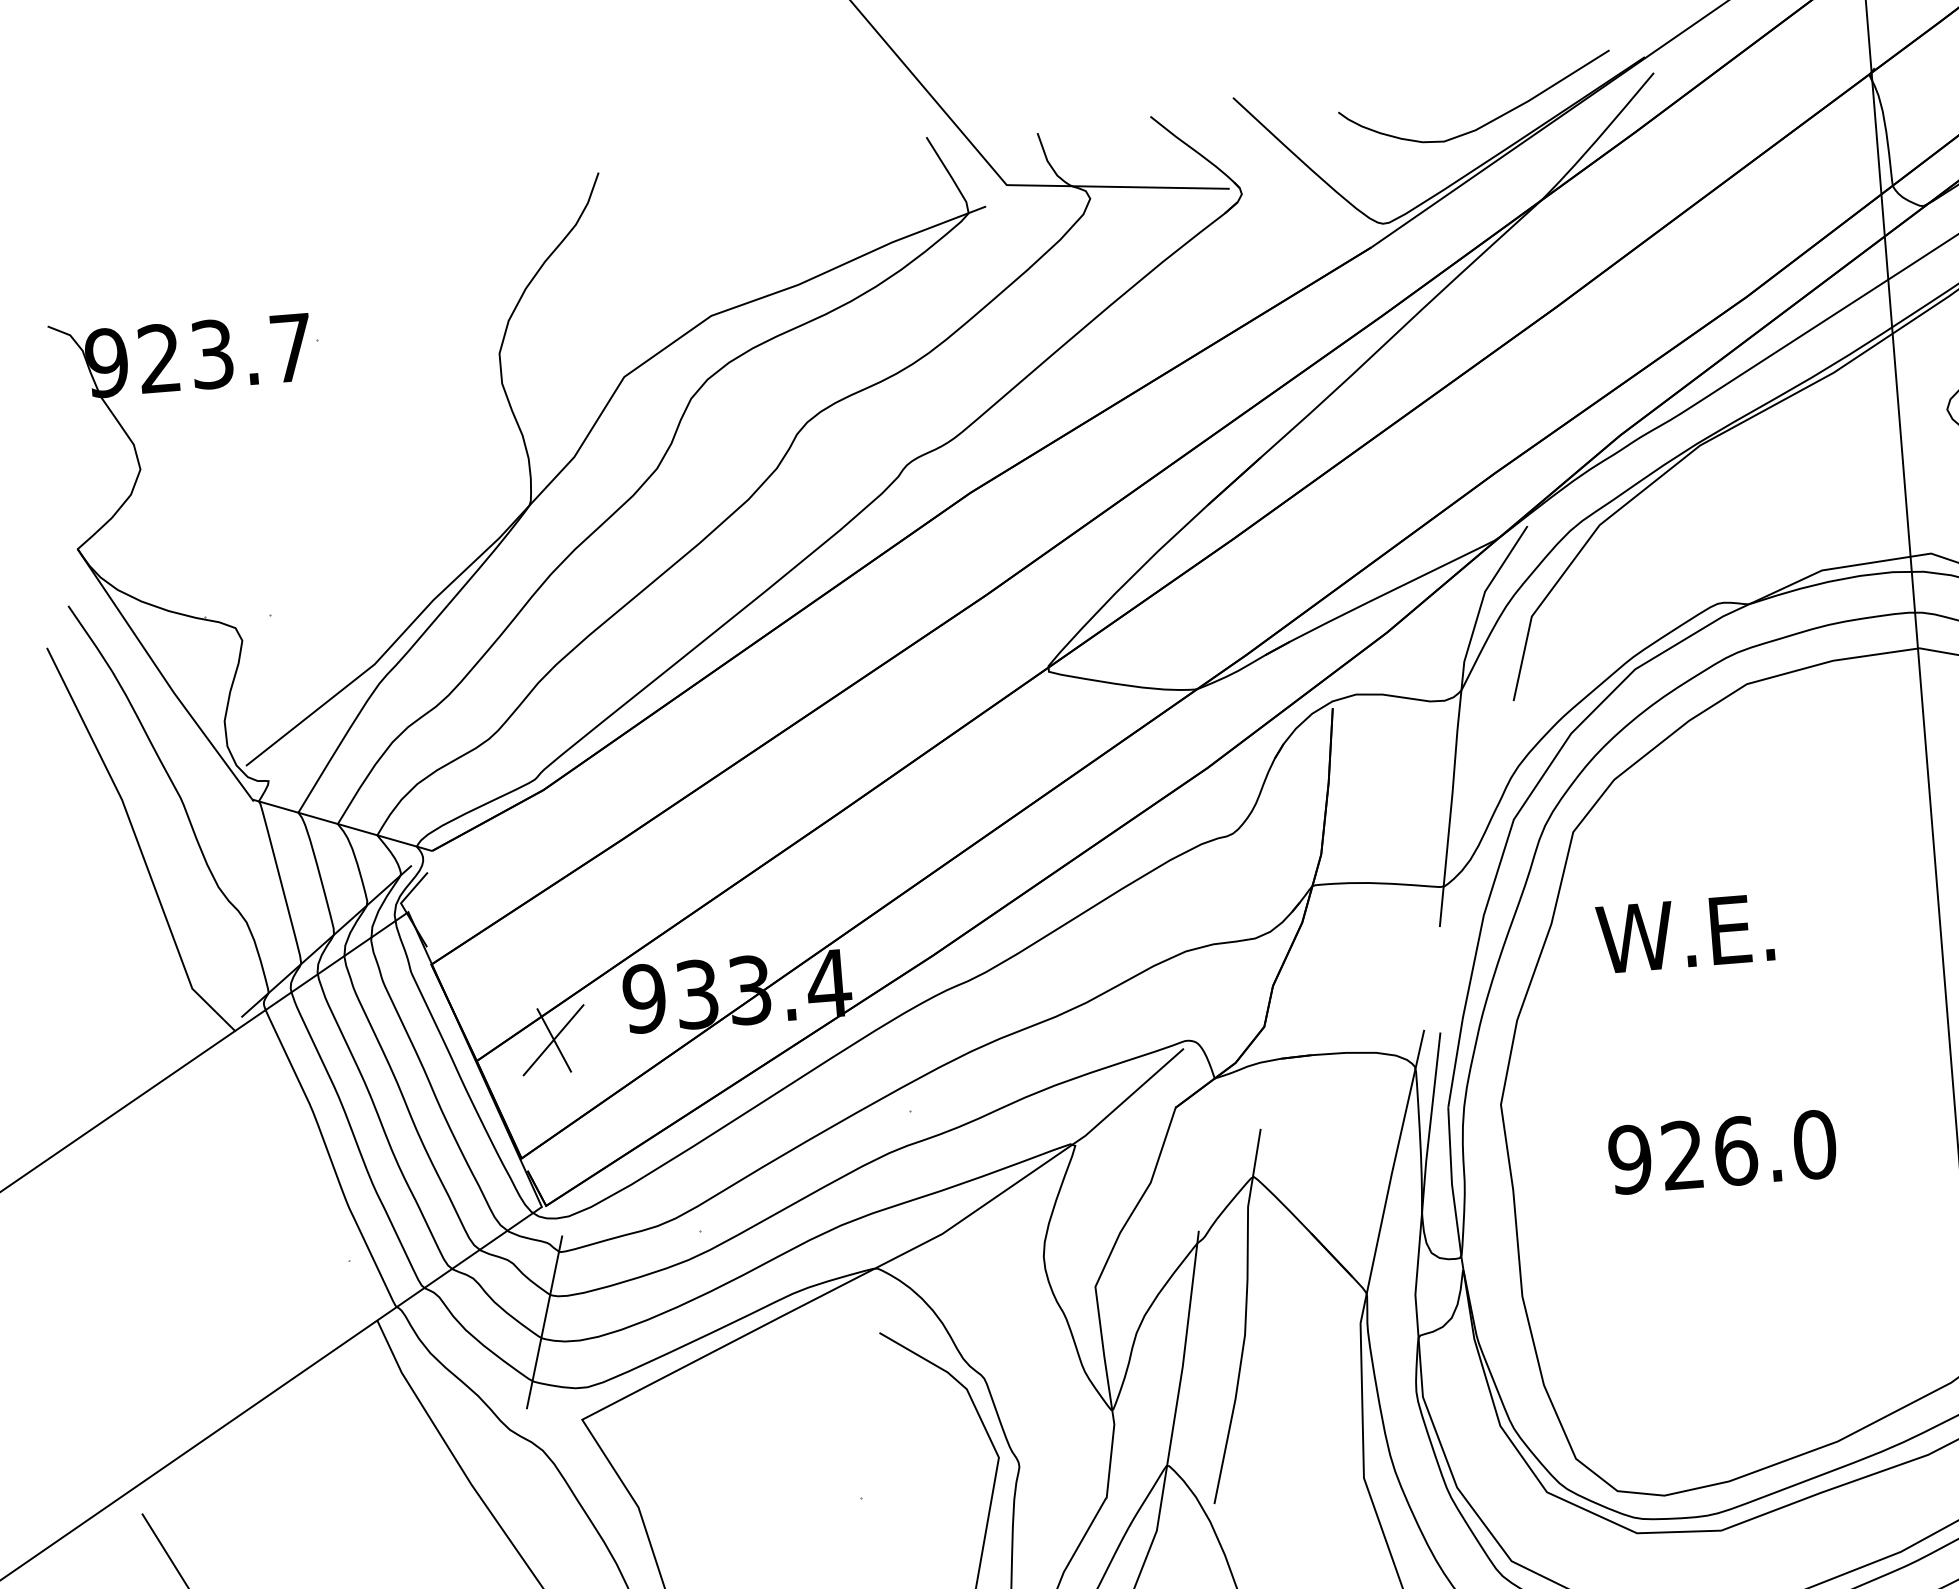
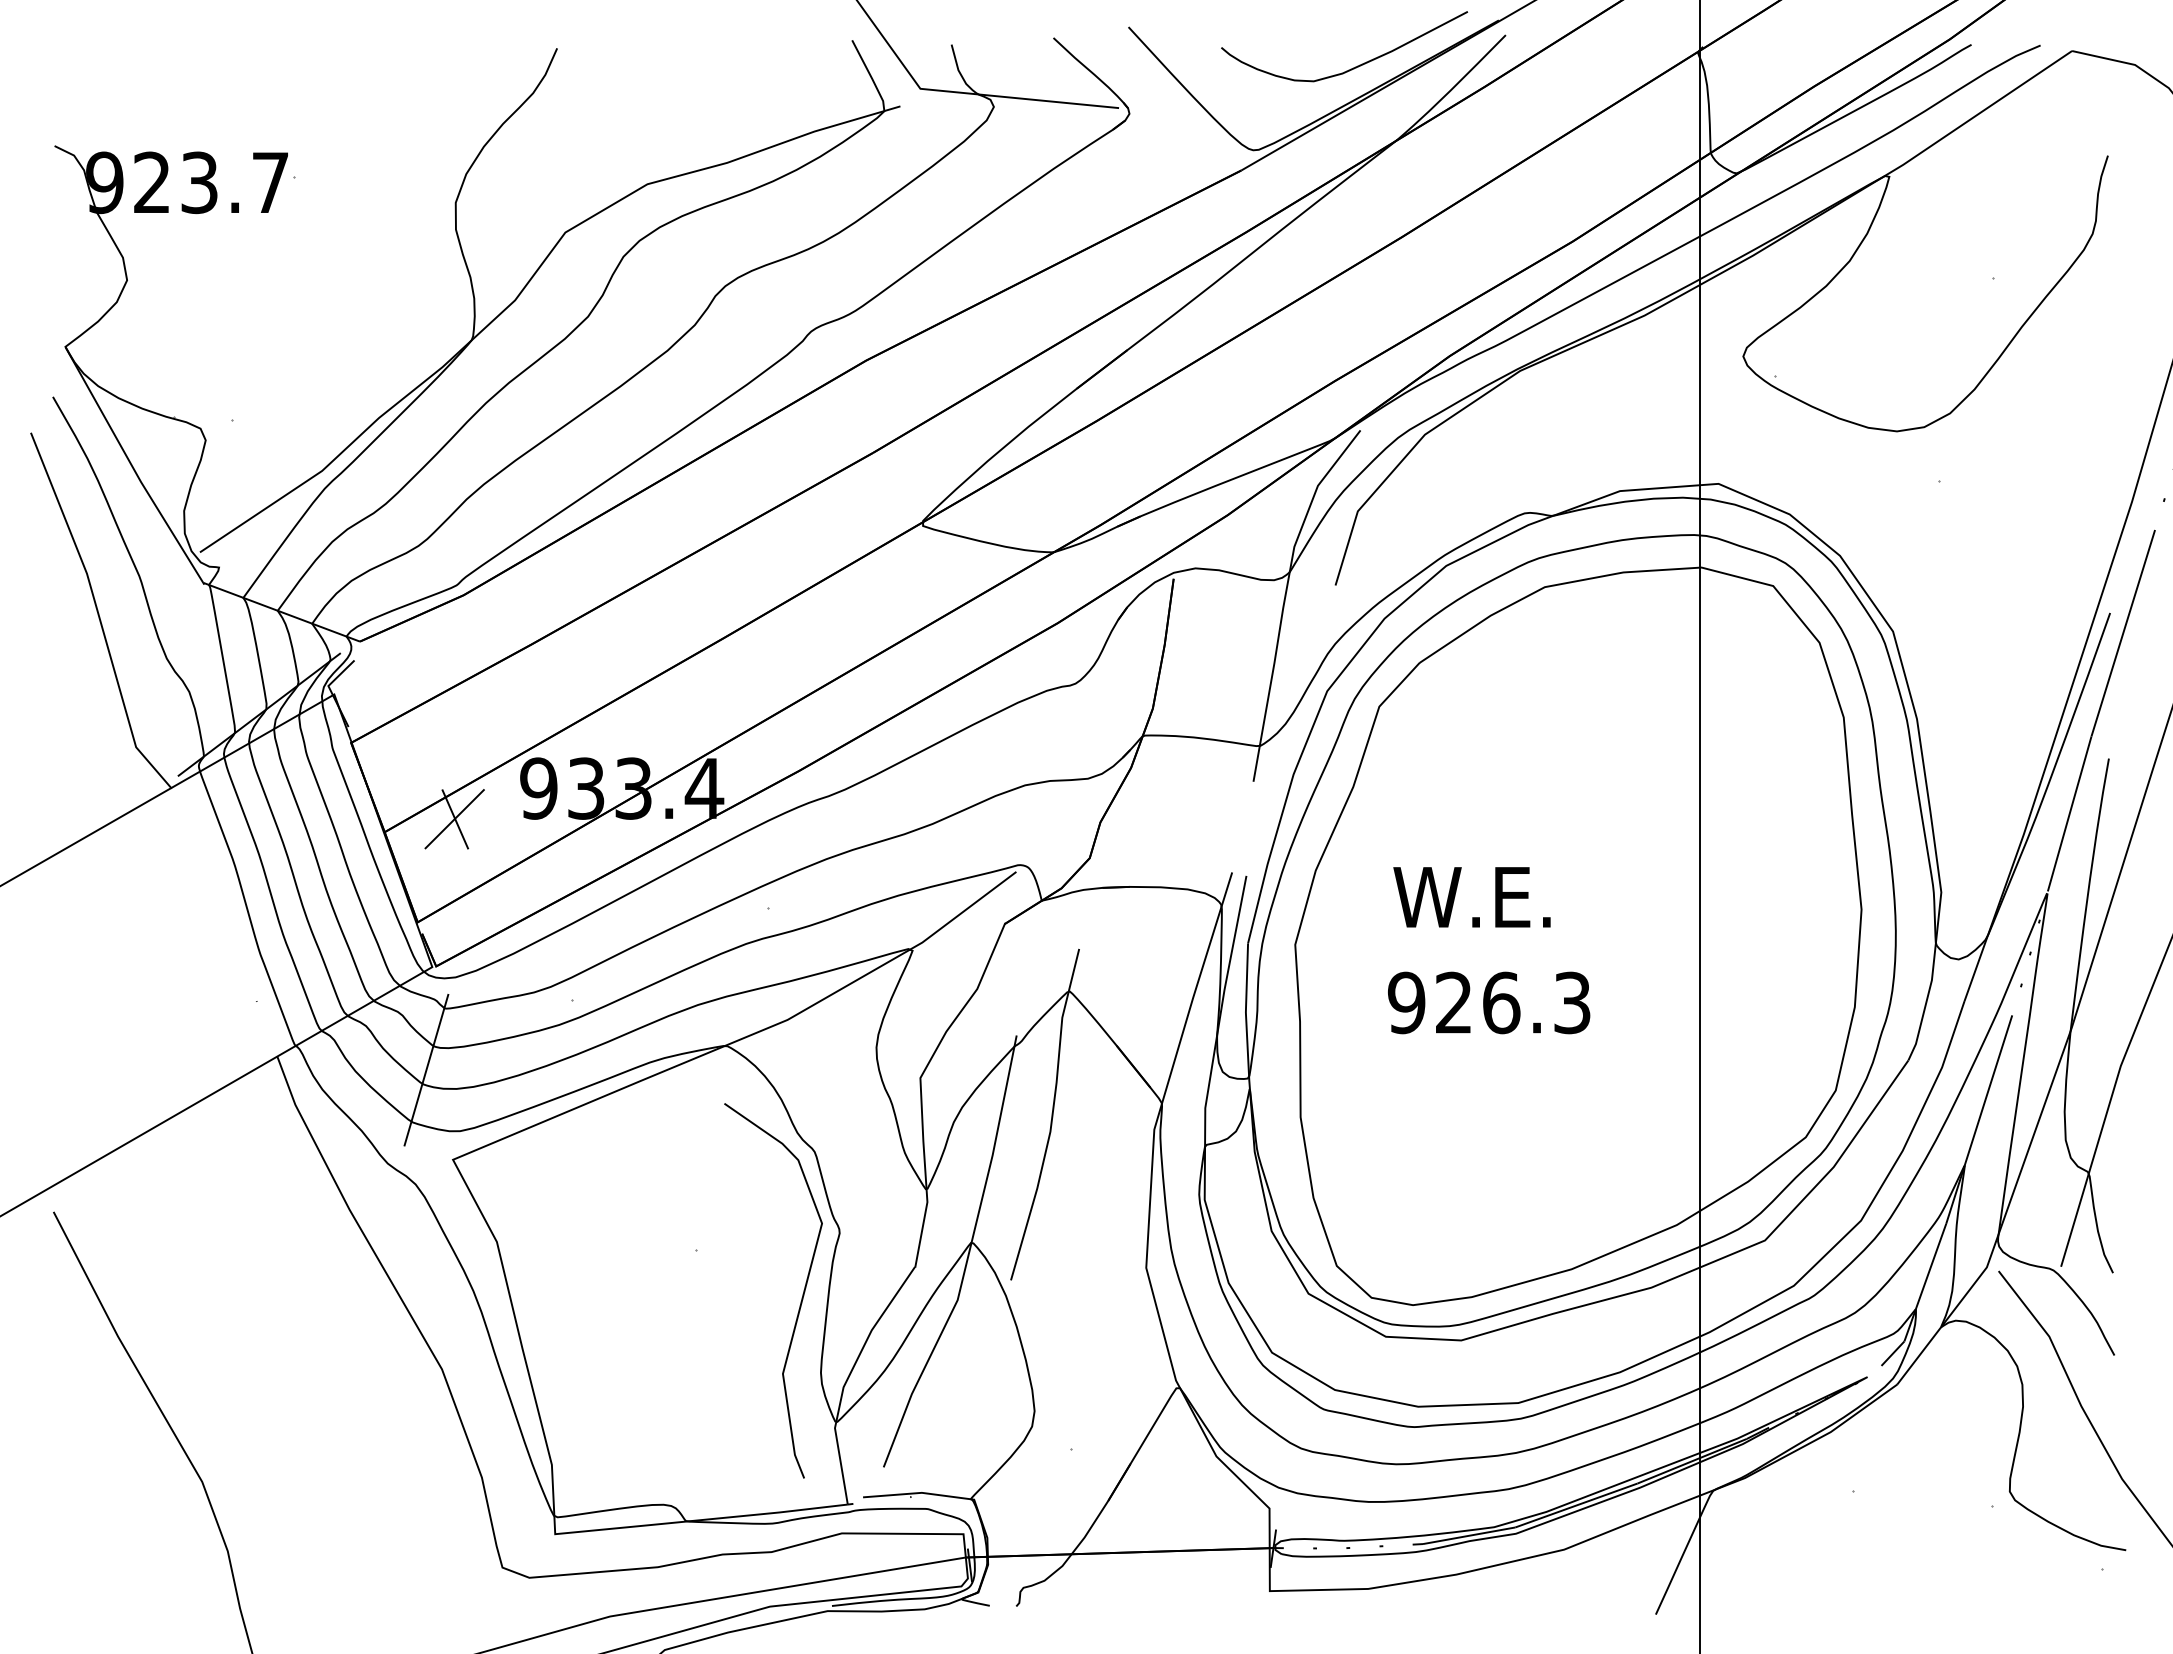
text: (1684, 933) -> (1471, 897), moved
text: (1814, 1144) -> (1572, 1002), 926.0 -> 926.3

